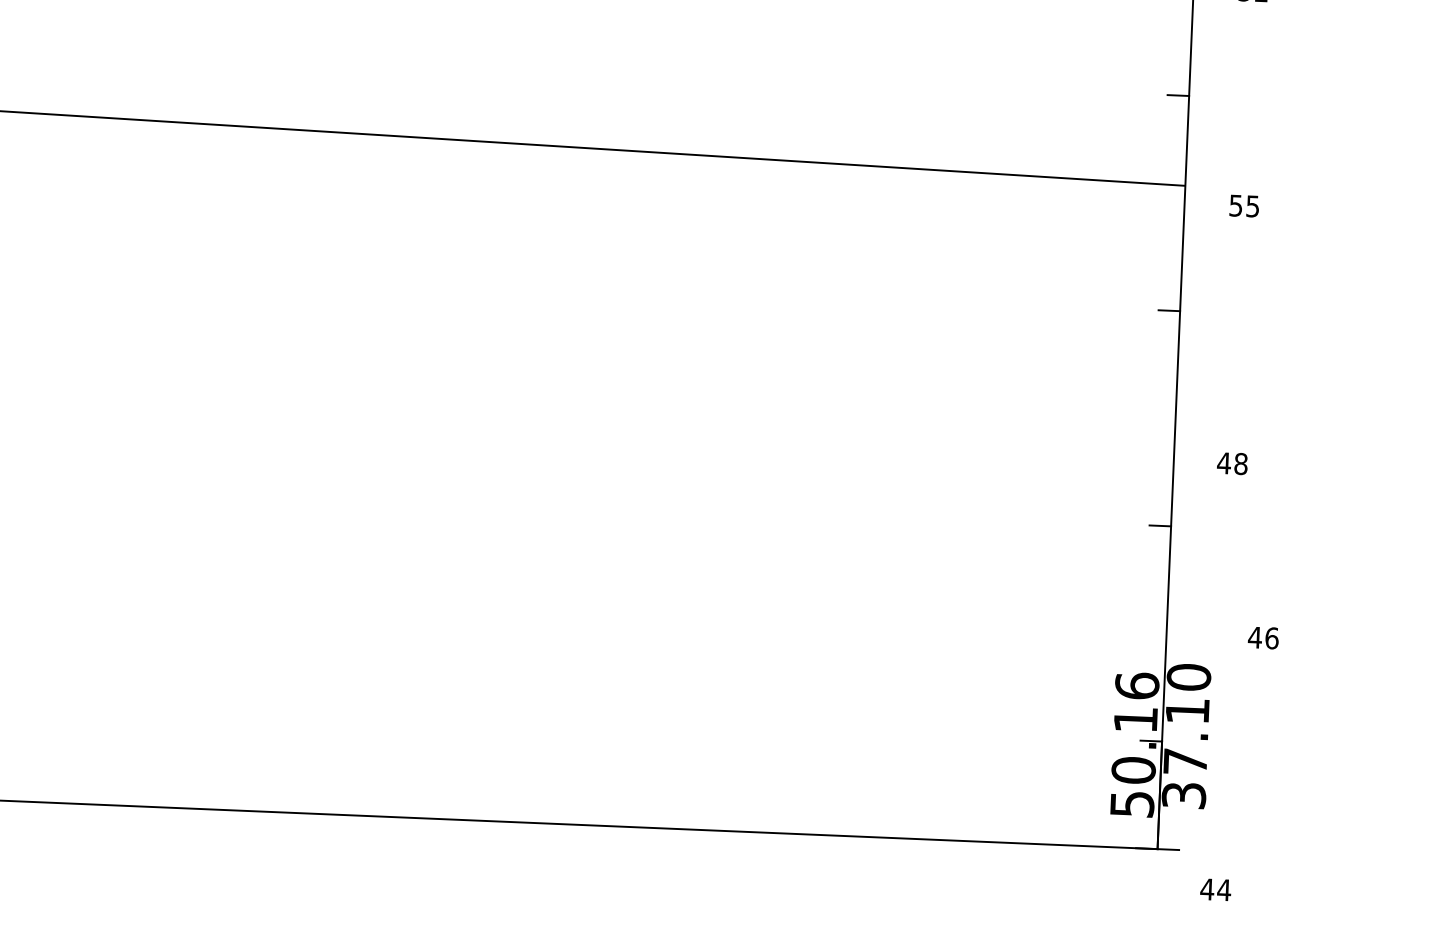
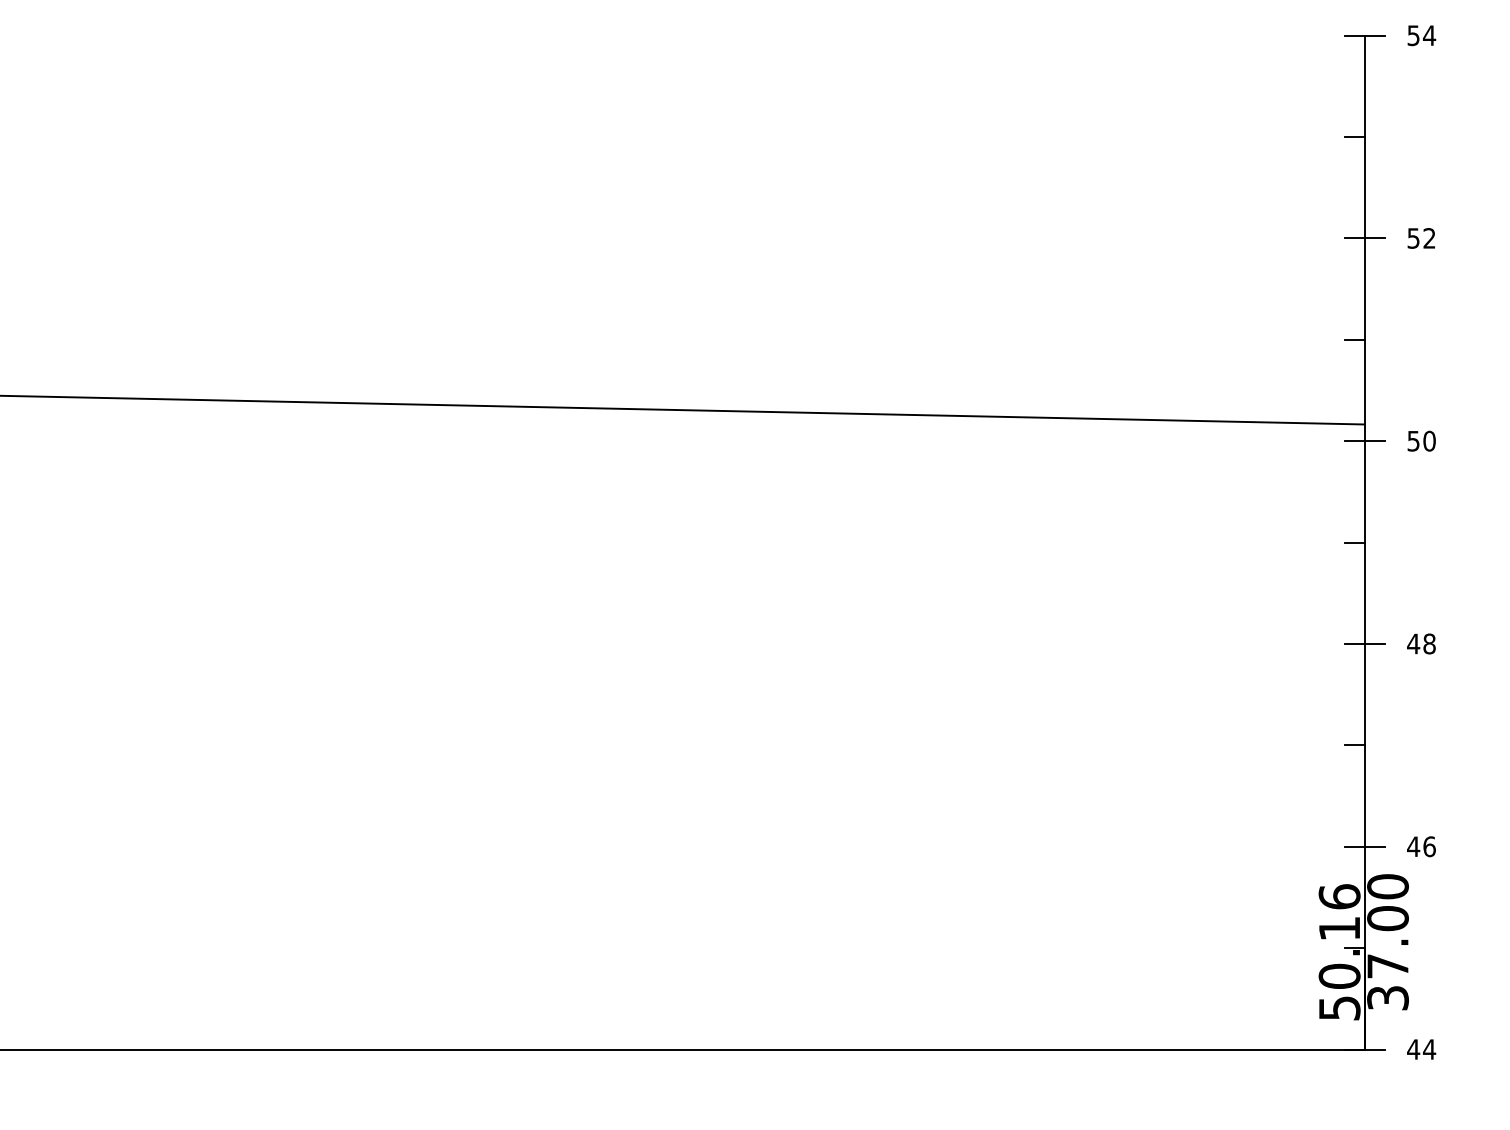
line: (1183, 203) -> (1364, 441), added
text: (1252, 205) -> (1429, 440), 55 -> 50
line: (1174, 419) -> (1364, 644), added
text: (1232, 463) -> (1421, 643), moved
line: (1165, 633) -> (1364, 846), added
text: (1263, 637) -> (1421, 846), moved
text: (1187, 711) -> (1387, 918), 37.10 -> 37.00
text: (1215, 889) -> (1421, 1049), moved

